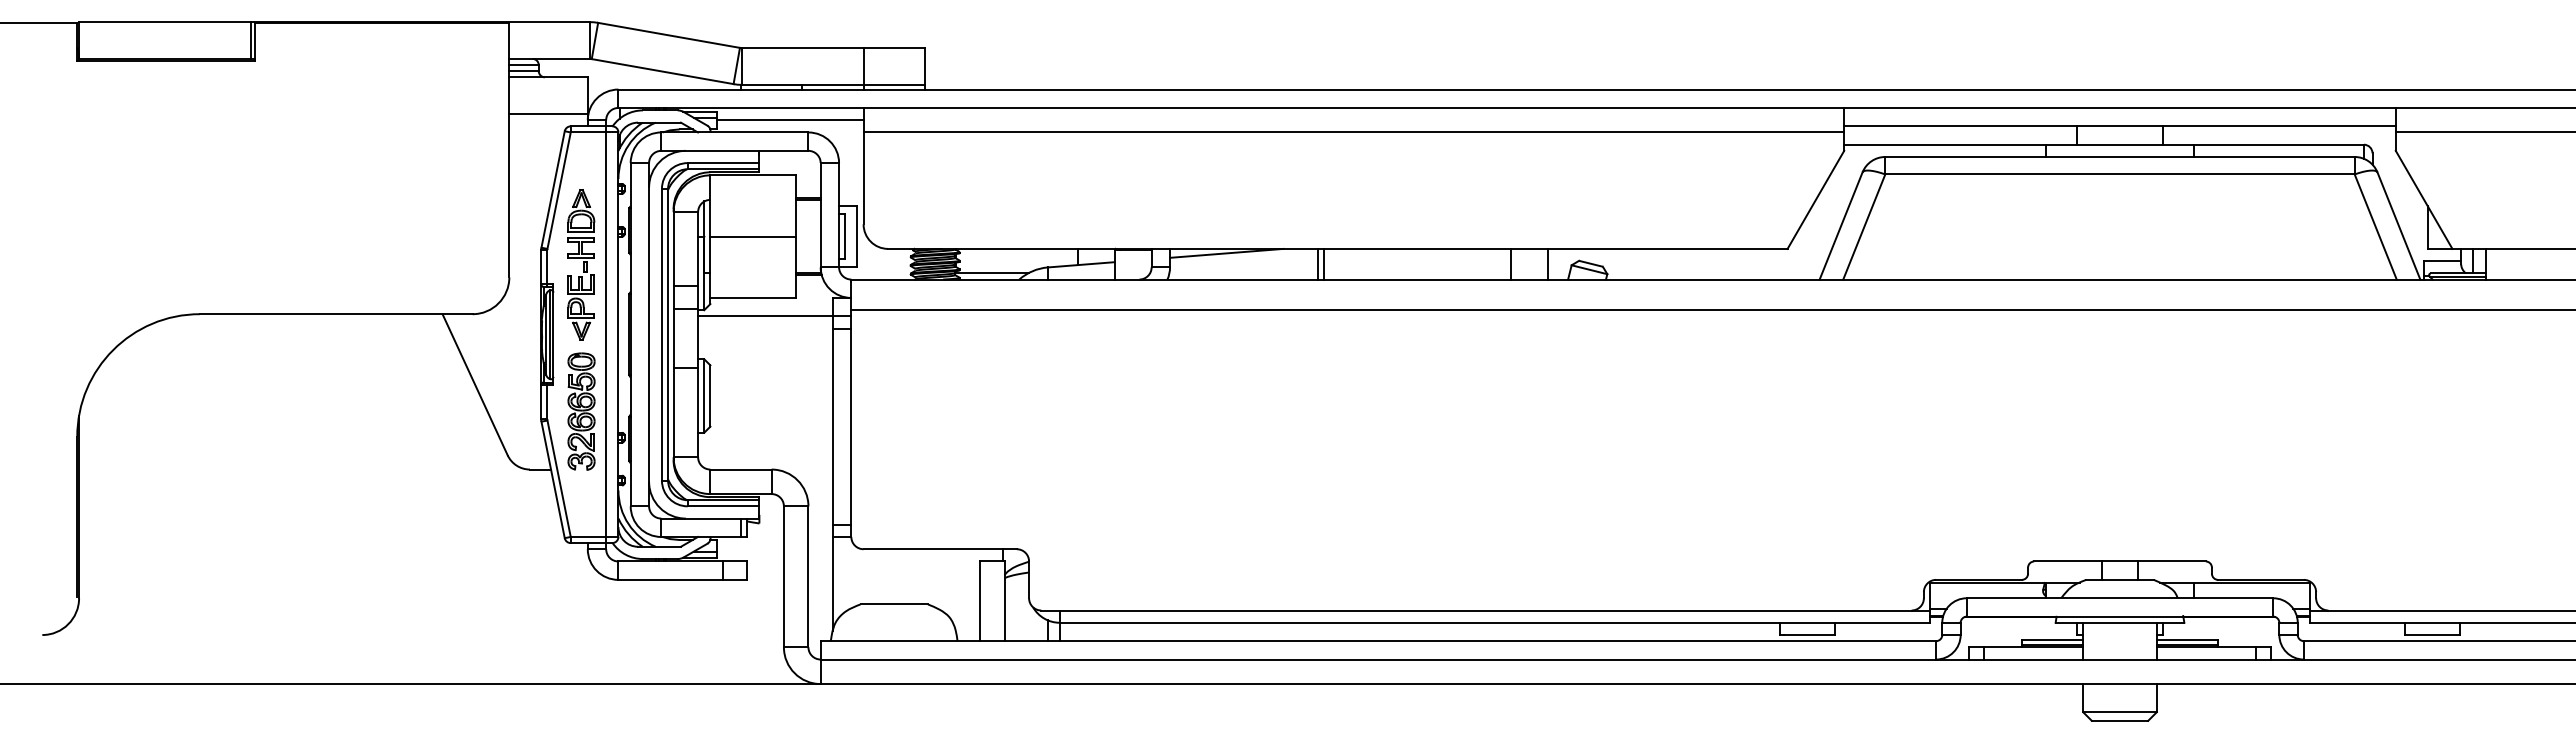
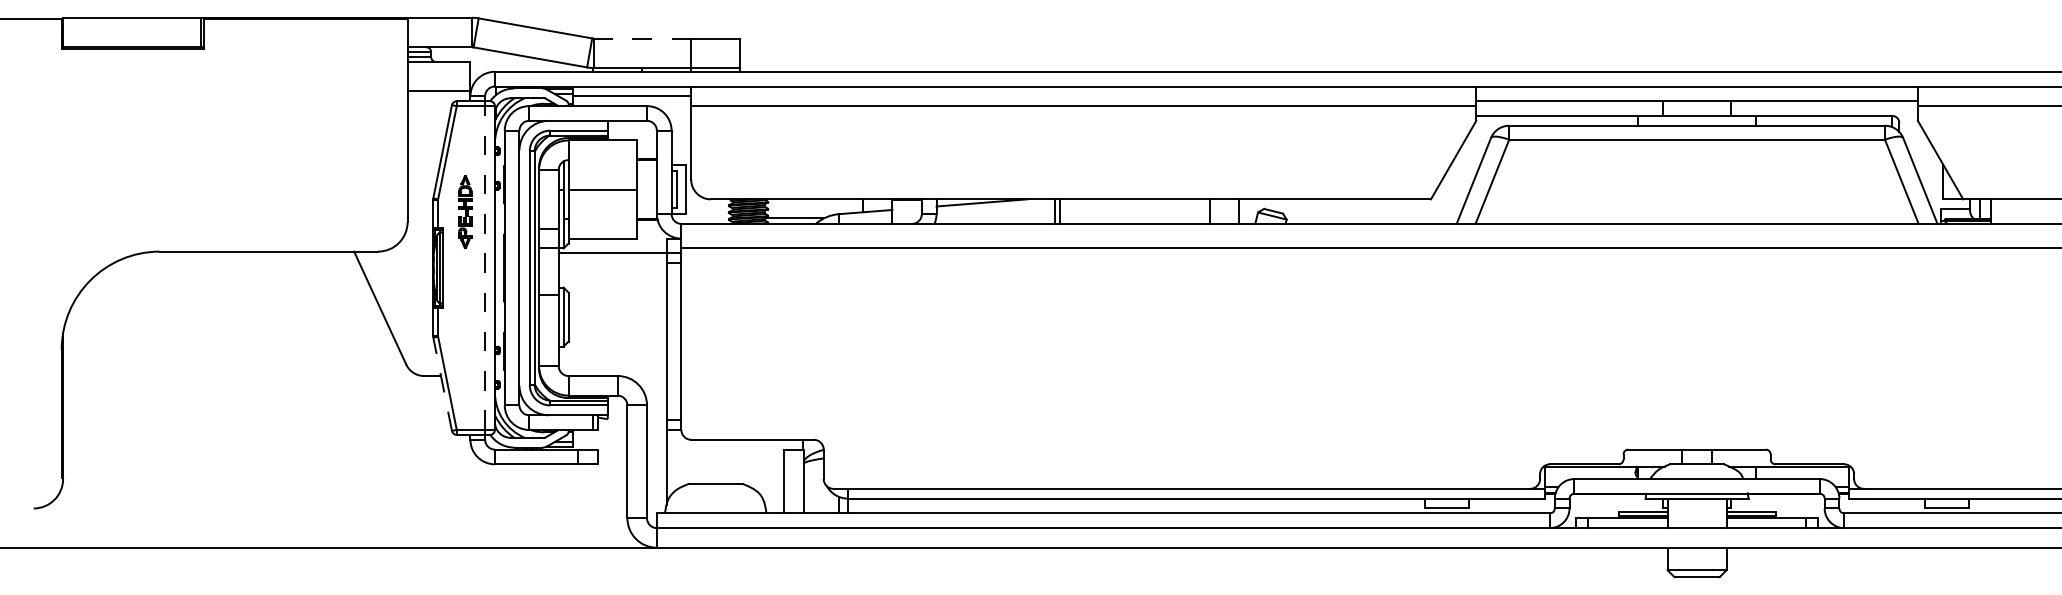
line: (802, 48) -> (642, 38), solid -> dashed
part: (581, 264) -> (465, 211), size x0.6
line: (606, 334) -> (485, 267), solid -> dashed
part: (581, 411) -> (465, 329), removed
line: (553, 479) -> (442, 383), solid -> dashed

